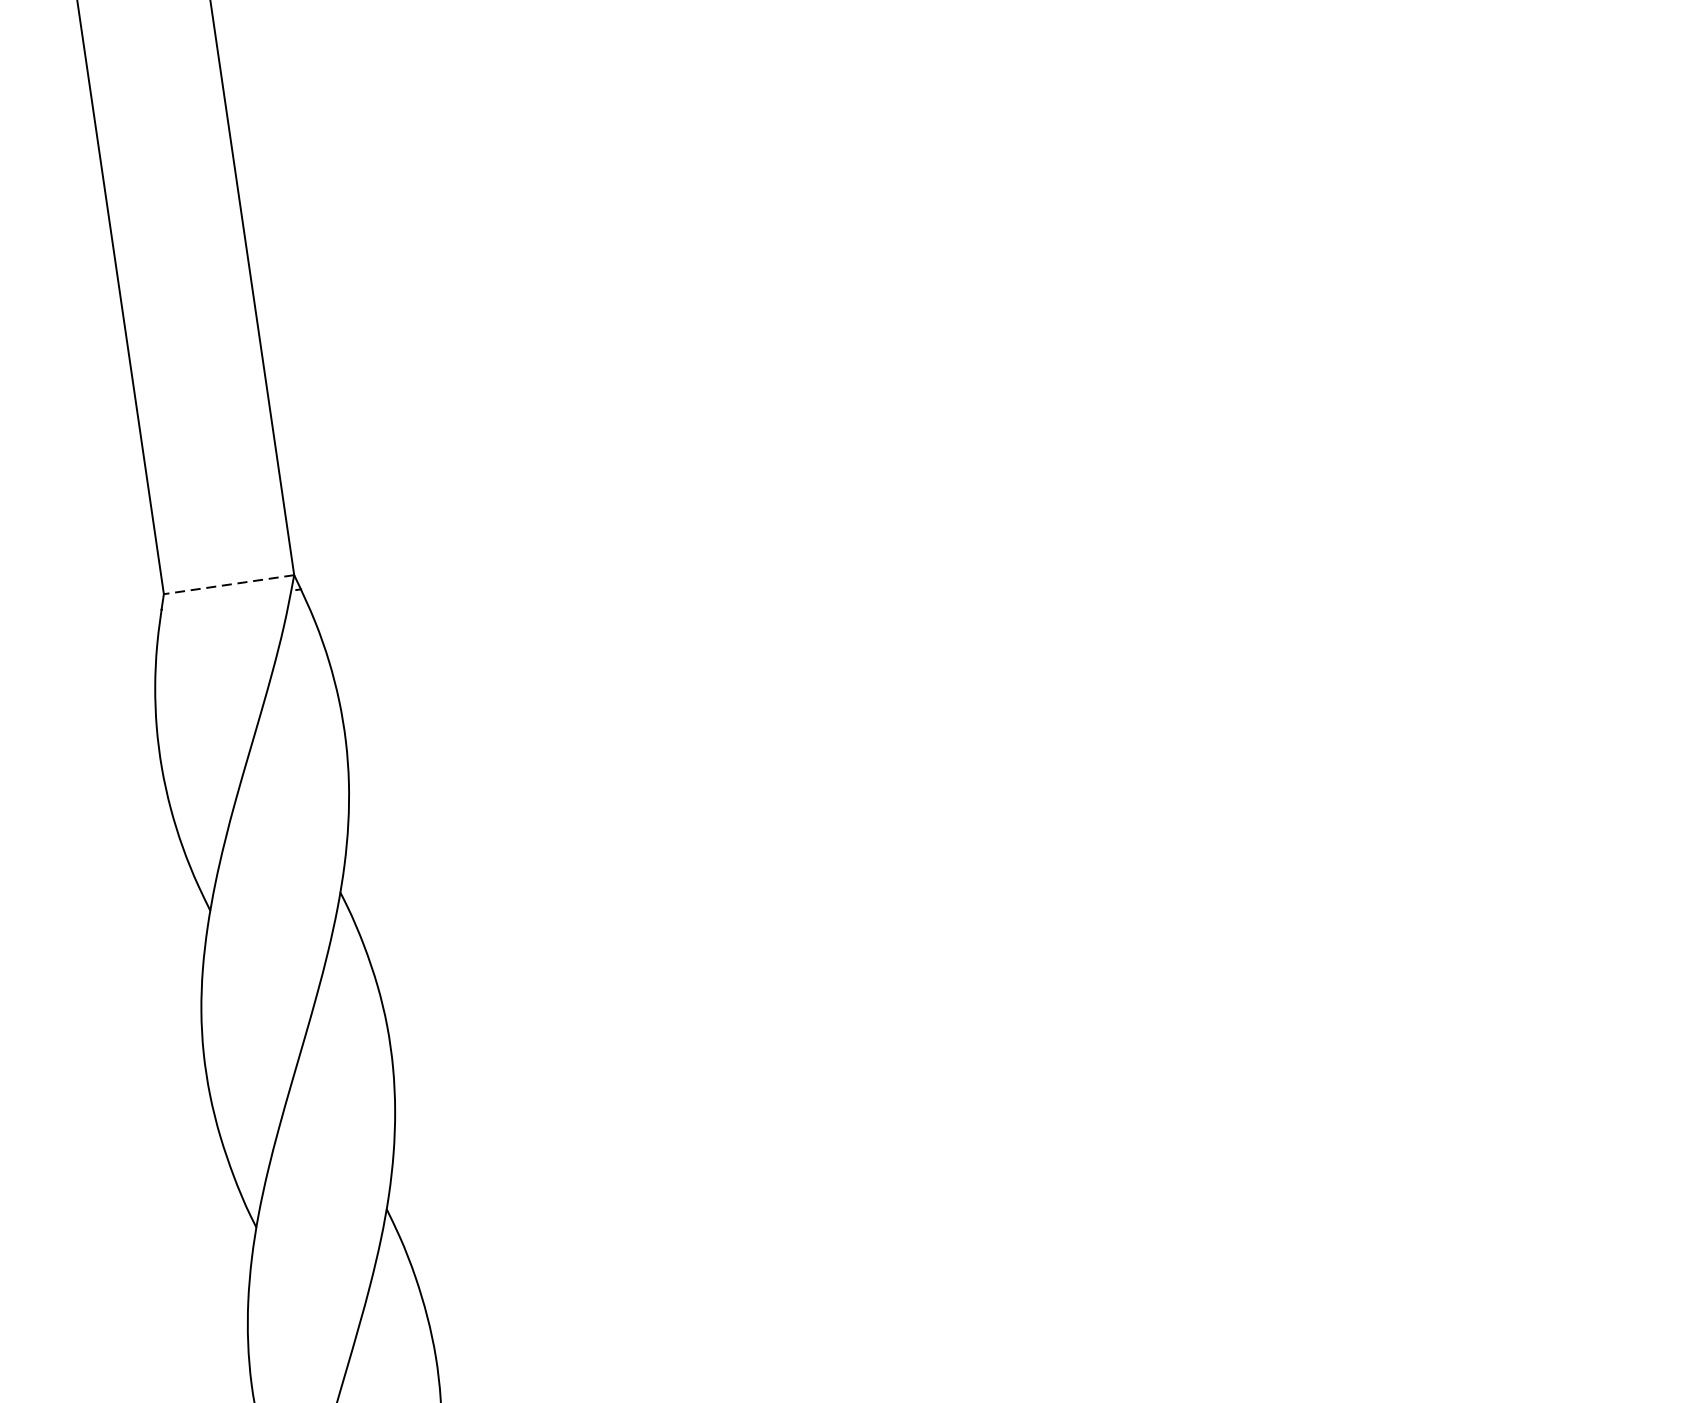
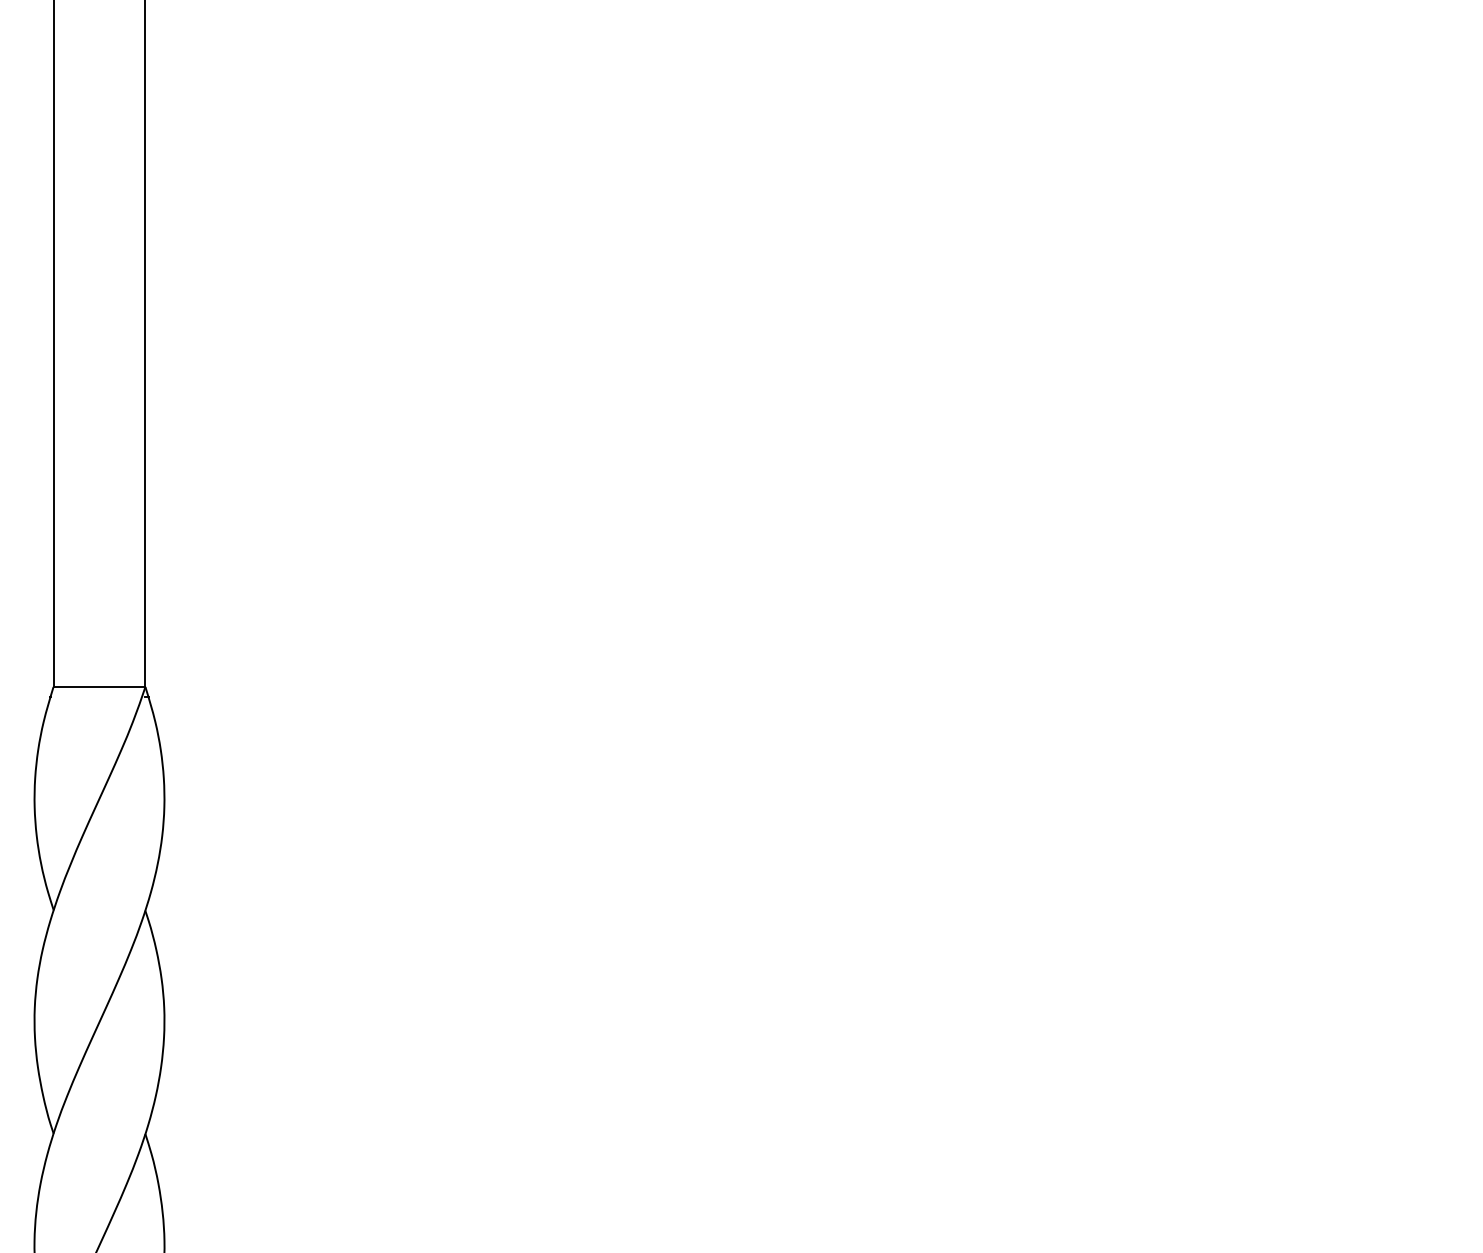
line: (229, 585) -> (99, 687), dashed -> solid

